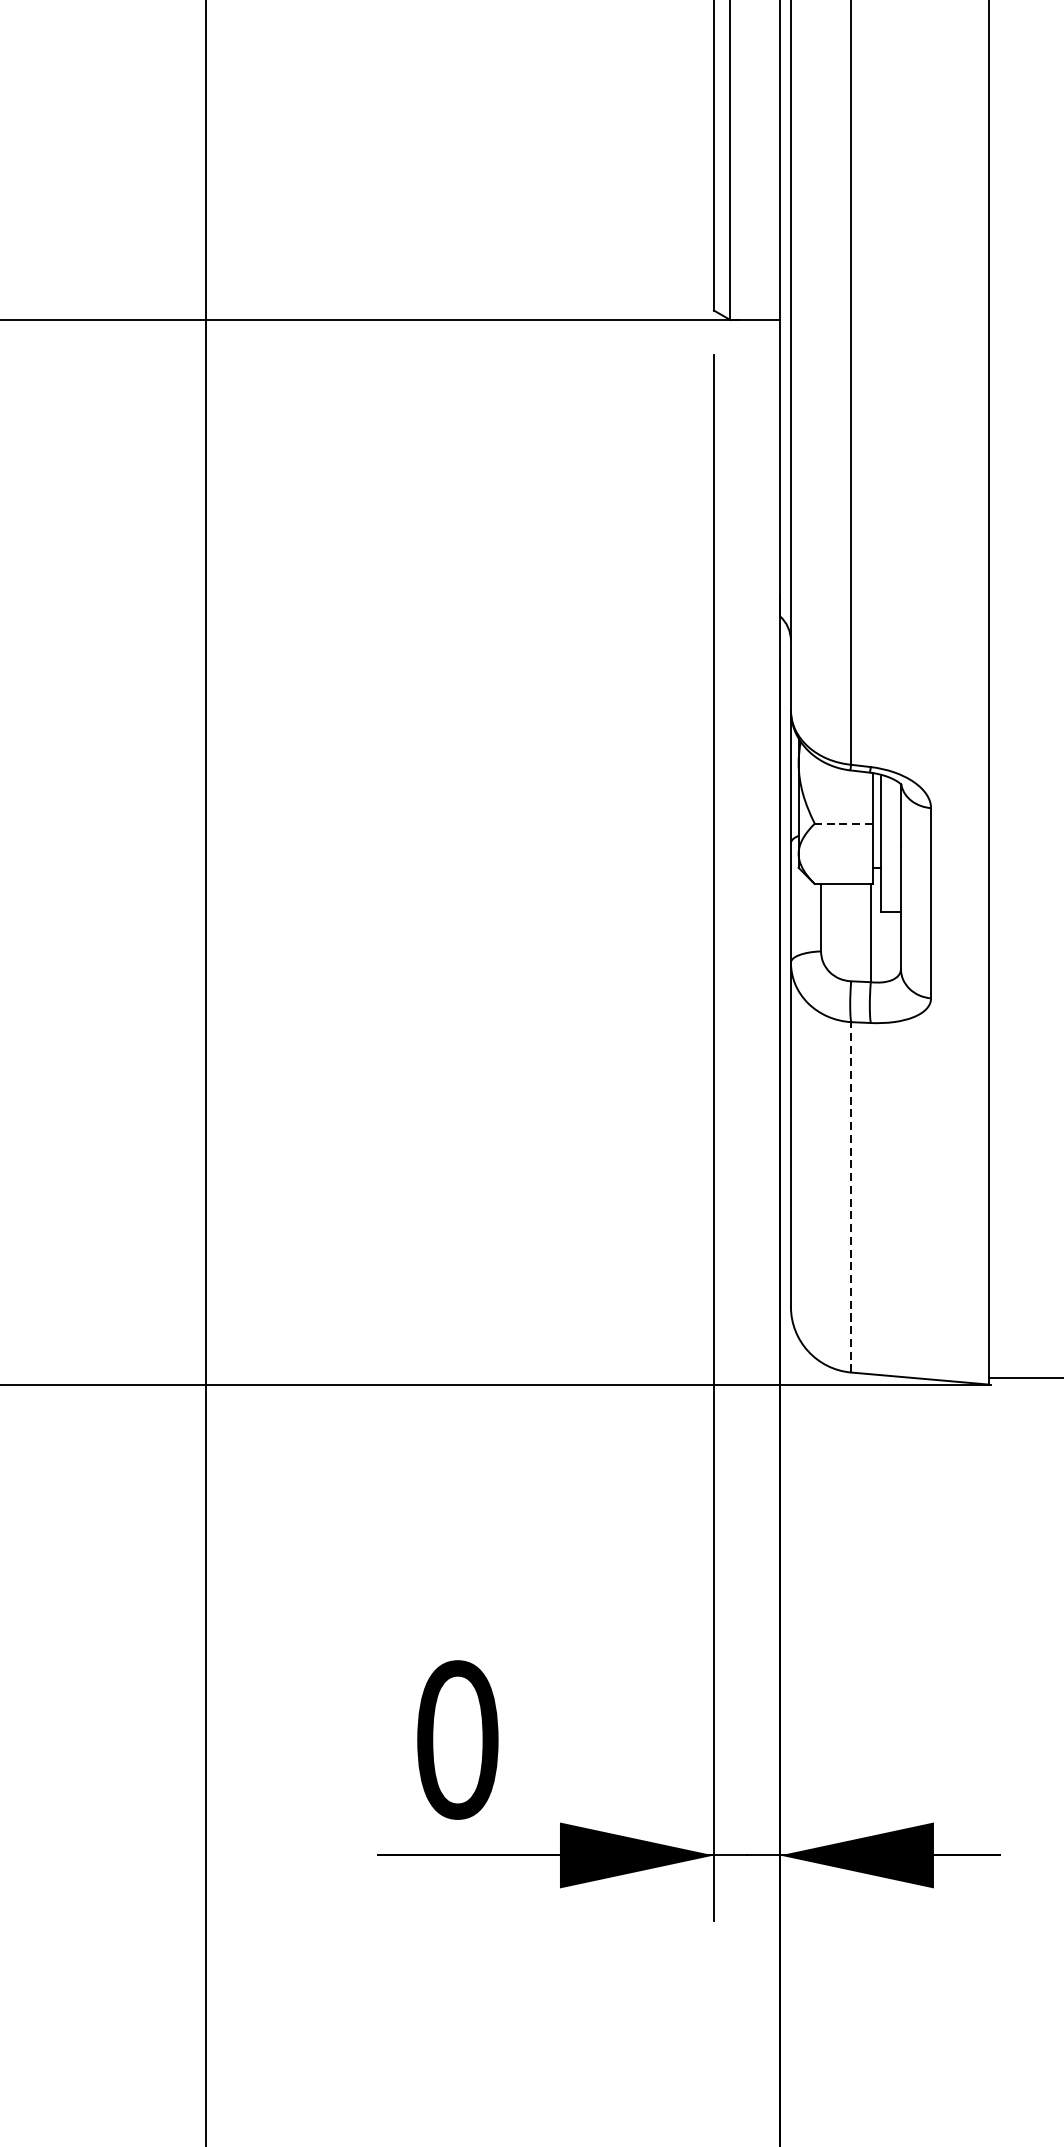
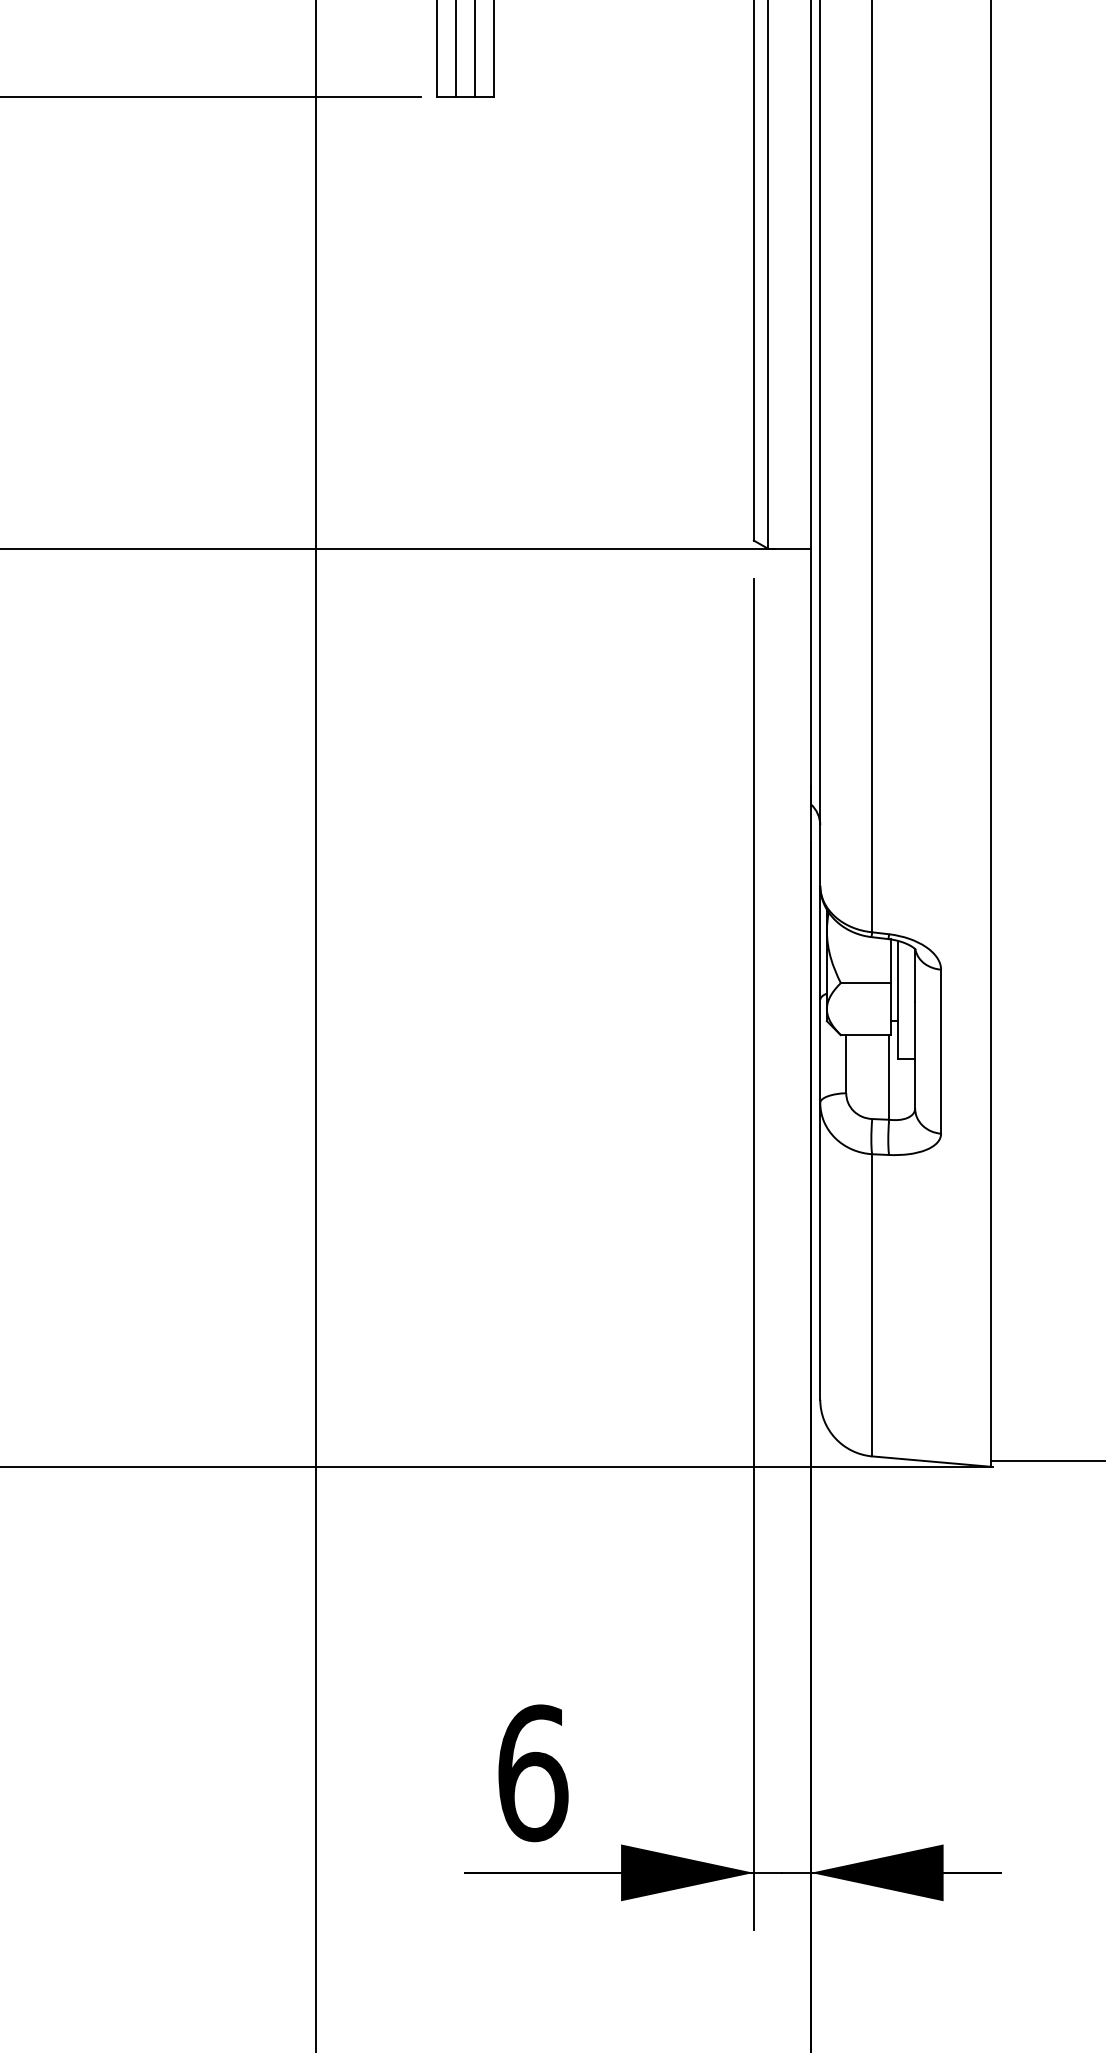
line: (843, 824) -> (865, 983), dashed -> solid
line: (851, 1196) -> (872, 1304), dashed -> solid
text: (458, 1740) -> (533, 1773), 0 -> 6

